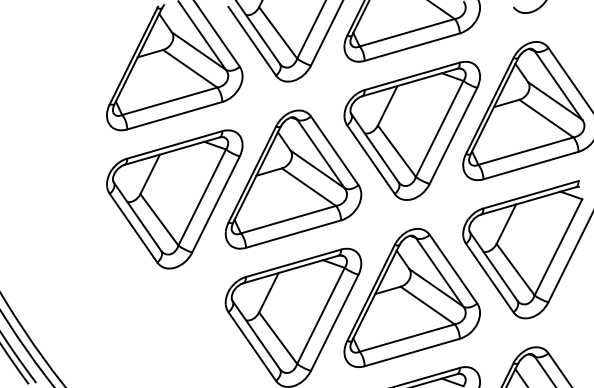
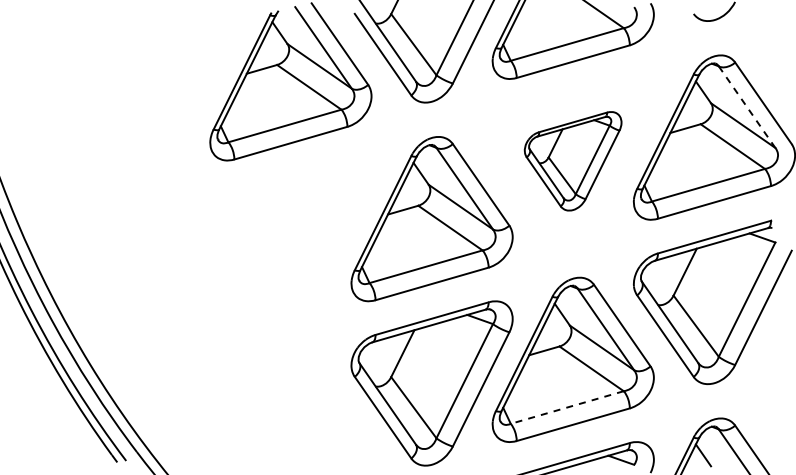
line: (558, 85) -> (747, 107), solid -> dashed
part: (411, 131) -> (572, 161), size x0.6
part: (174, 199) -> (290, 242), removed
line: (407, 338) -> (567, 407), solid -> dashed

